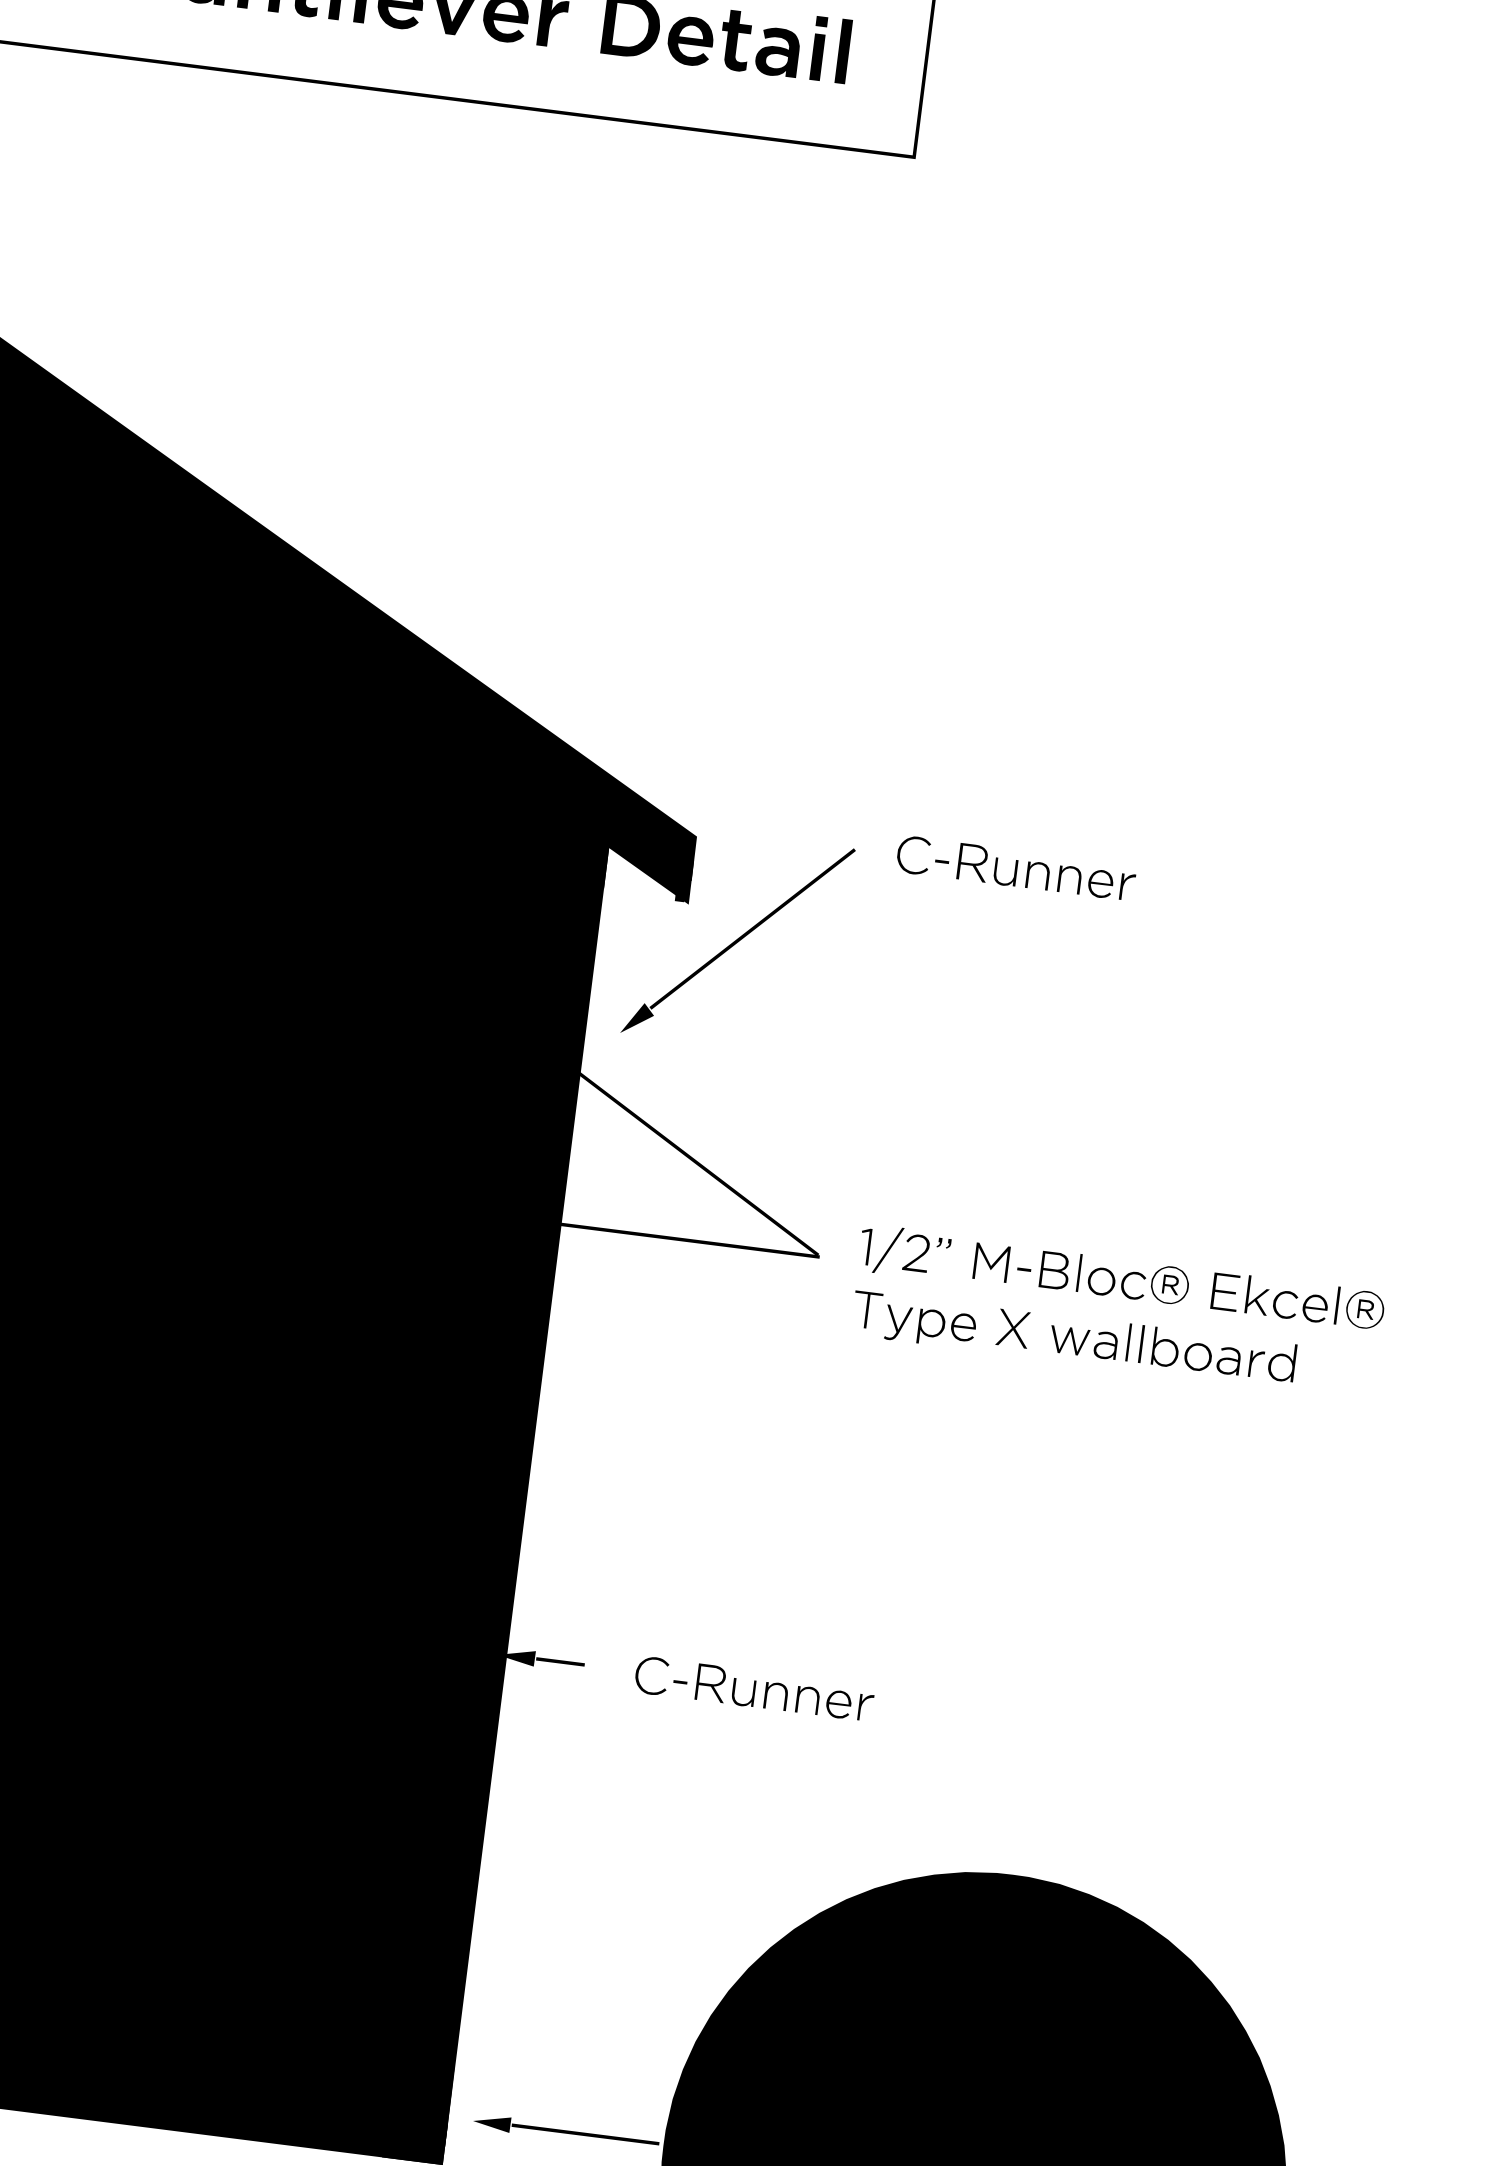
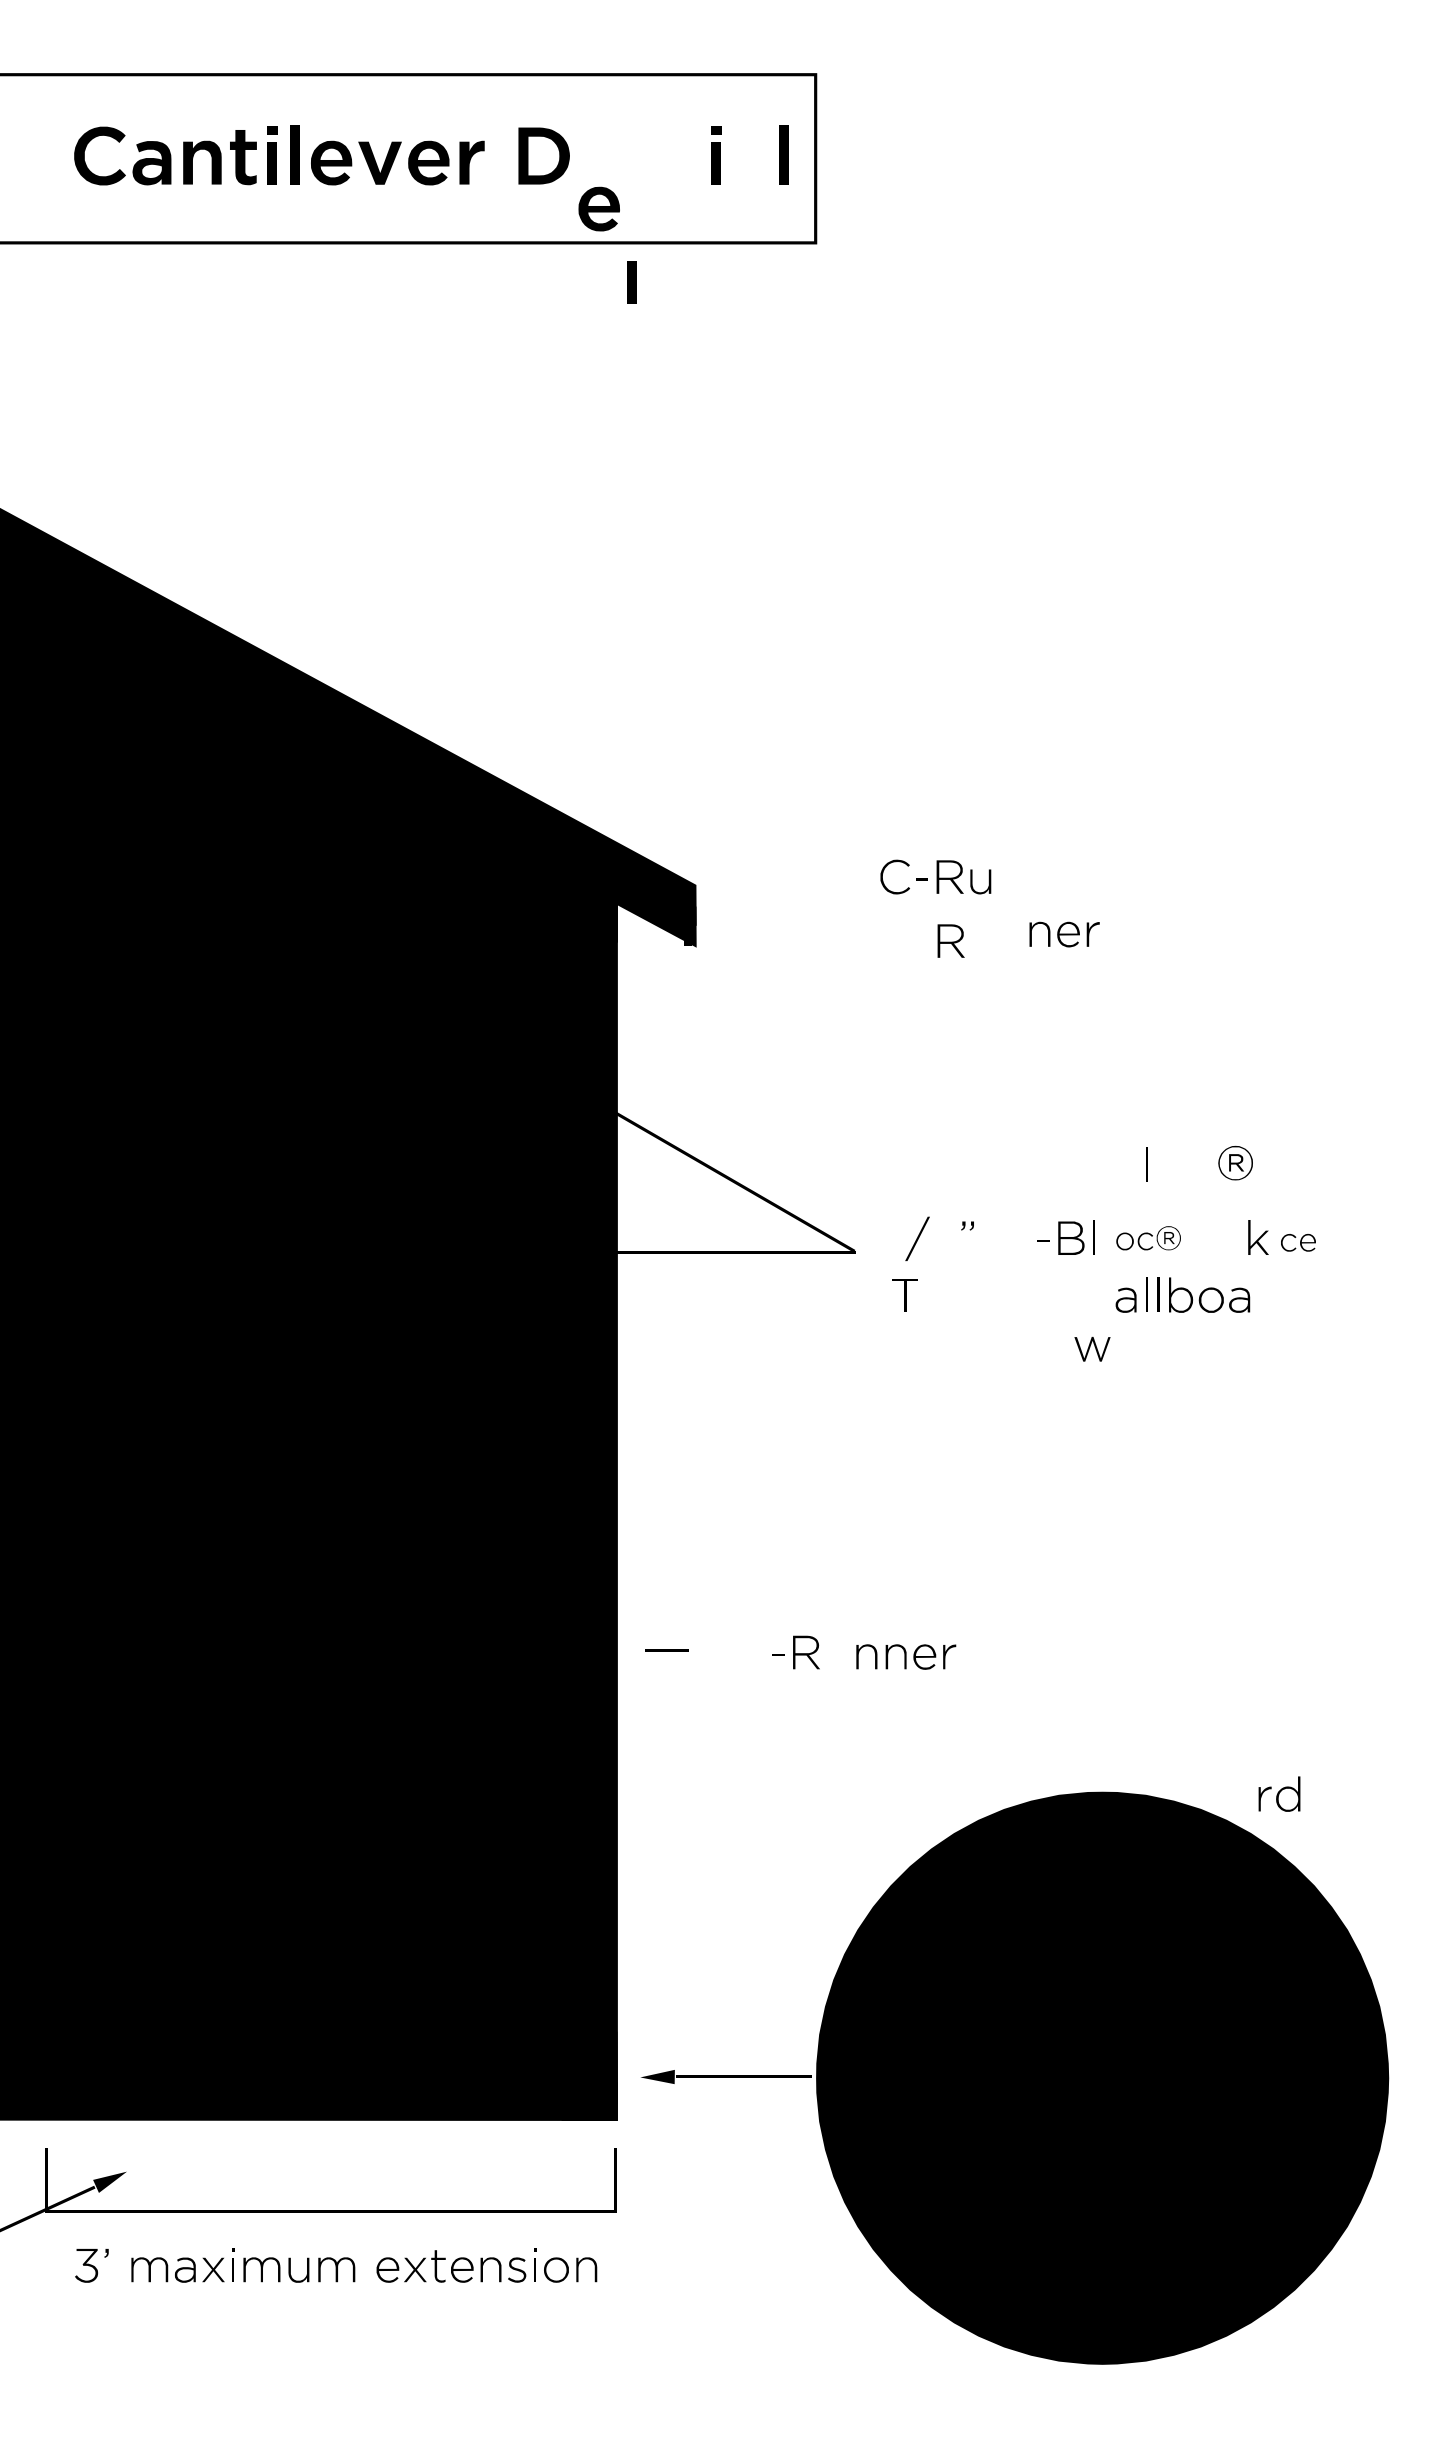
part: (689, 40) -> (598, 208), moved
fill: (734, 40) -> (639, 157), removed
part: (843, 51) -> (783, 154), moved
fill: (777, 52) -> (679, 163), removed
part: (709, 174) -> (631, 282), added
fill: (1037, 874) -> (1010, 880), removed
part: (1096, 883) -> (1064, 934), moved
part: (964, 931) -> (950, 940), added
part: (737, 940) -> (745, 974), removed
line: (1146, 1201) -> (1146, 1164), added
fill: (864, 1246) -> (895, 1238), removed
fill: (916, 1253) -> (943, 1238), removed
part: (991, 1261) -> (1012, 1237), removed
part: (1138, 1281) -> (1148, 1238), size x0.7
fill: (1225, 1292) -> (1228, 1238), removed
fill: (1336, 1305) -> (1331, 1237), removed
part: (1300, 1306) -> (1298, 1242), size x0.7
part: (1364, 1310) -> (1235, 1163), moved
part: (930, 1326) -> (964, 1303), removed
fill: (1013, 1328) -> (1040, 1295), removed
part: (1069, 1339) -> (1092, 1348), moved
part: (1272, 1360) -> (1279, 1793), moved
fill: (515, 1656) -> (625, 1650), removed
fill: (651, 1675) -> (751, 1652), removed
fill: (743, 1691) -> (836, 1656), removed

